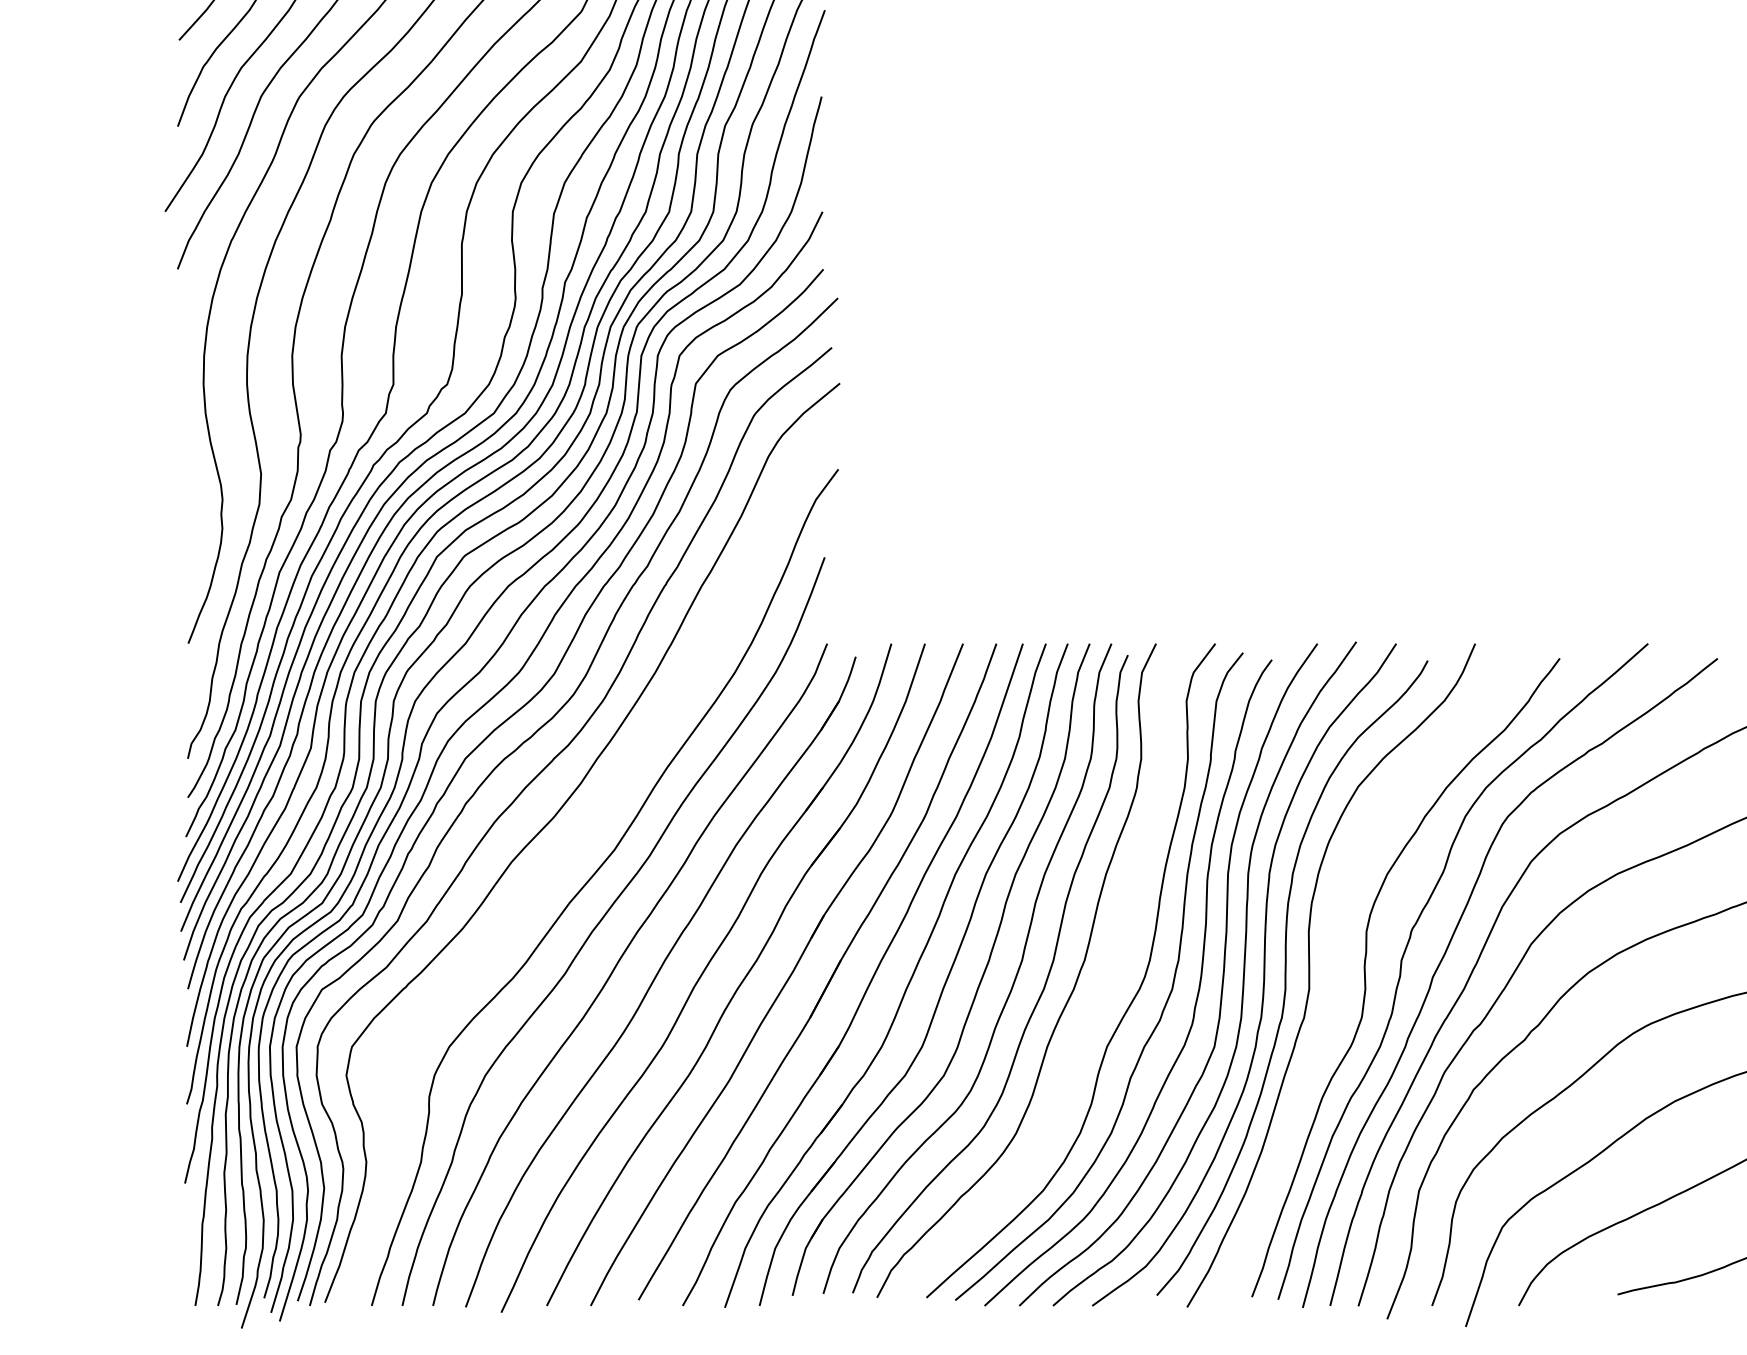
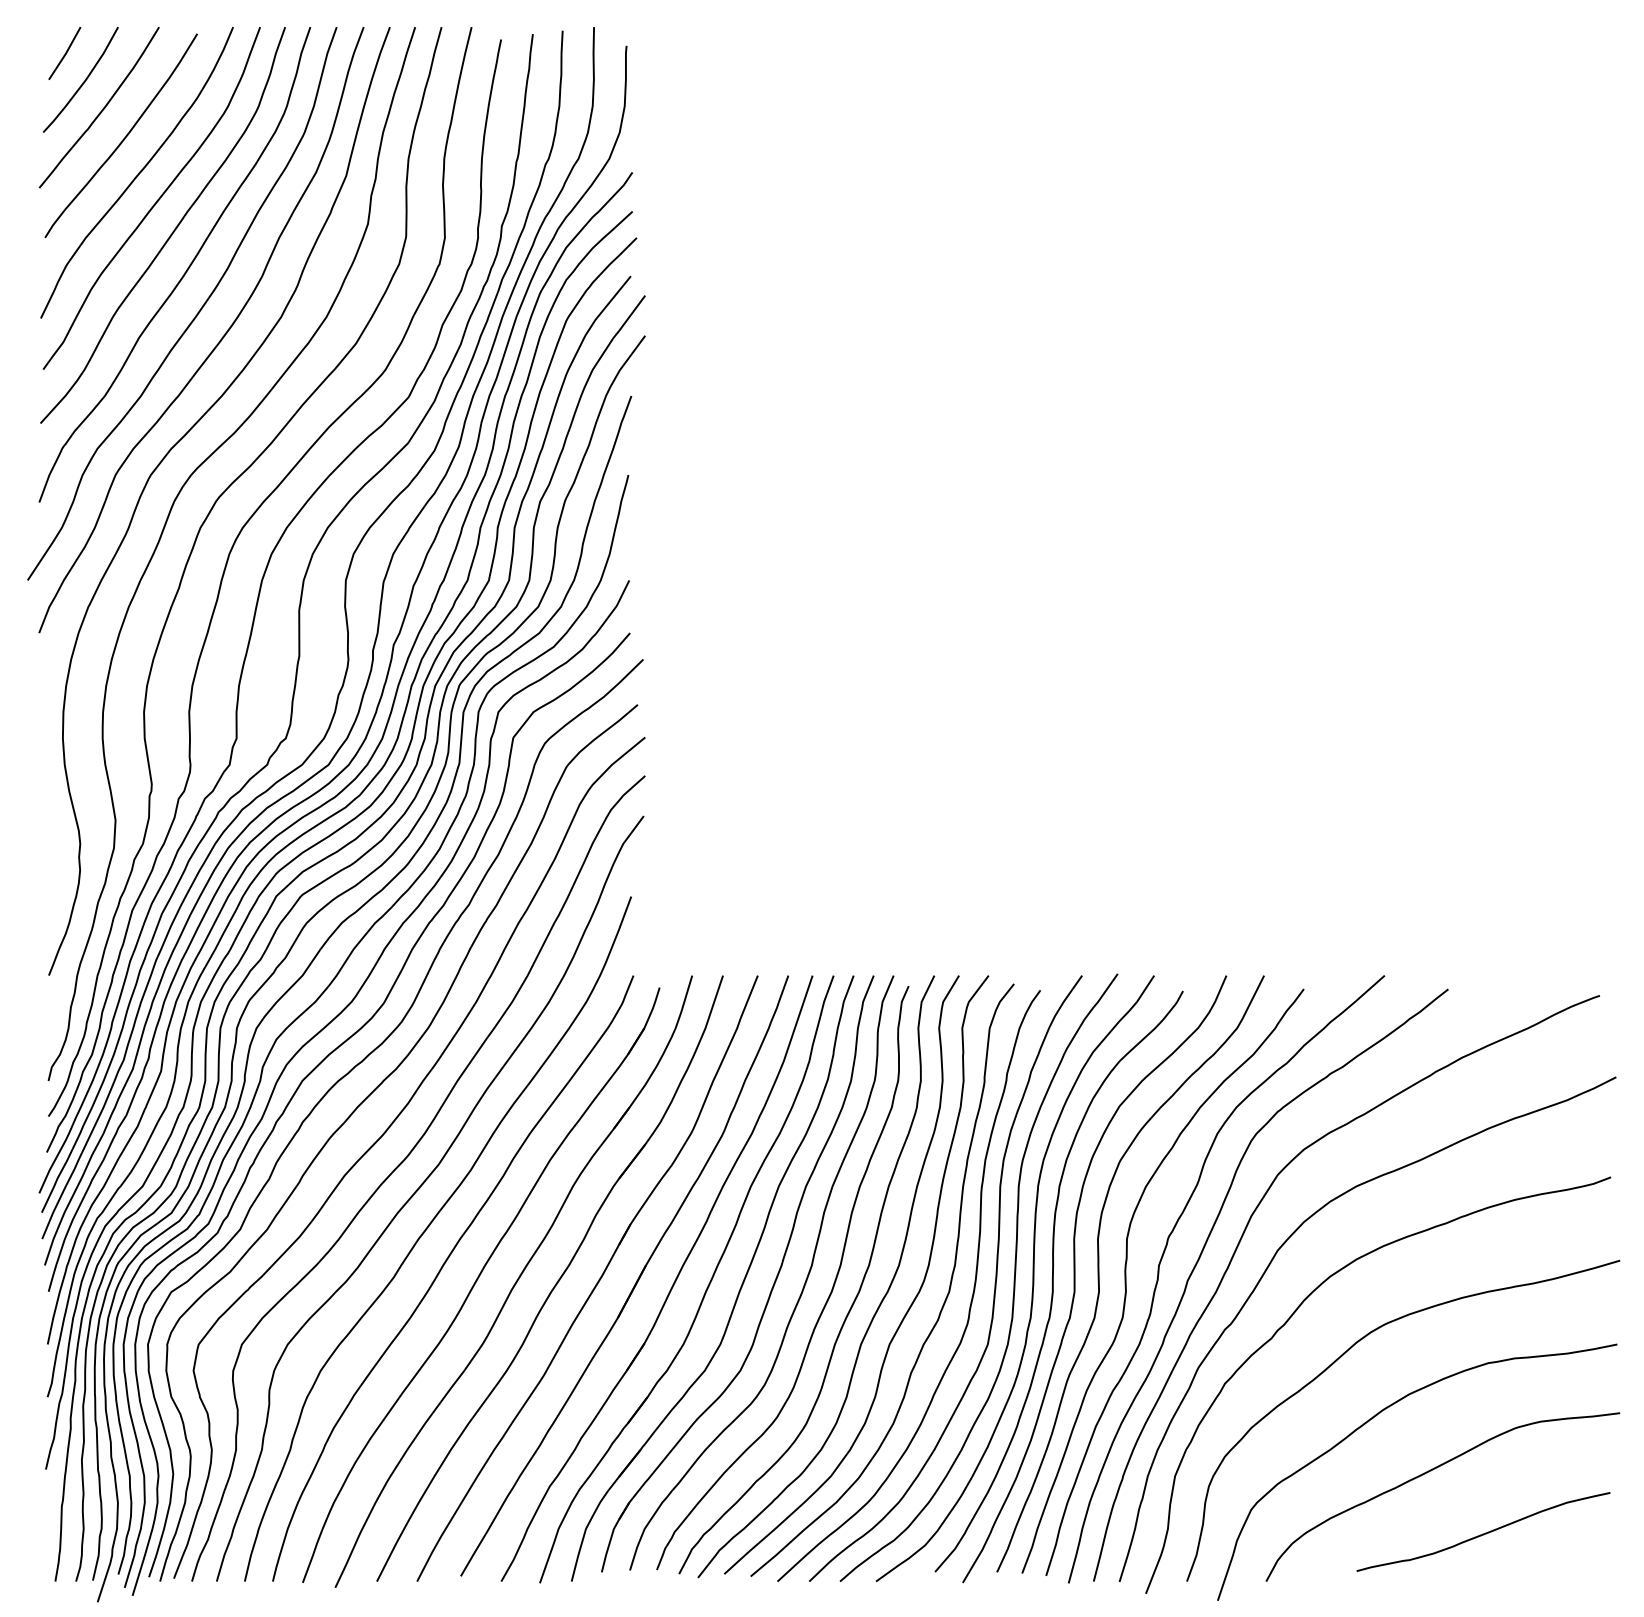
curve: (575, 847) -> (403, 1162), added
curve: (1336, 969) -> (1099, 1273), added
curve: (1097, 999) -> (880, 1301), added

